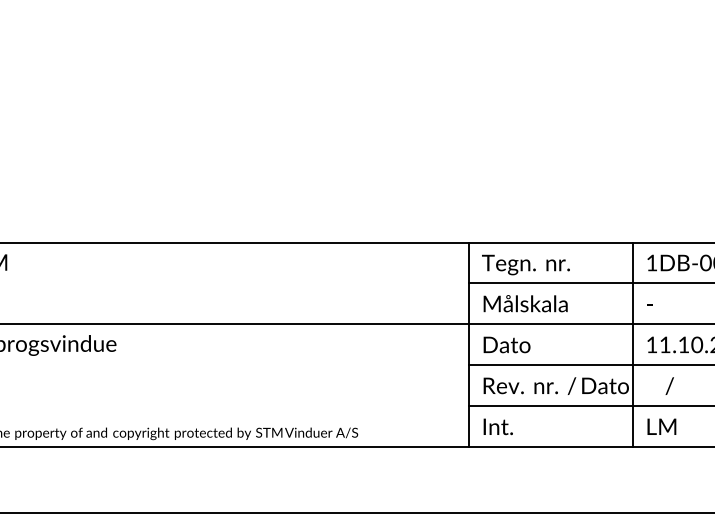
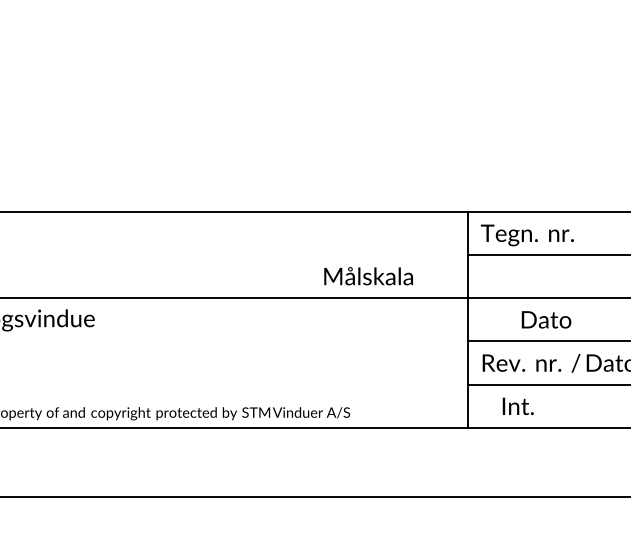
text: (525, 303) -> (368, 276), moved
text: (506, 344) -> (545, 319), moved
text: (497, 426) -> (517, 405), moved

